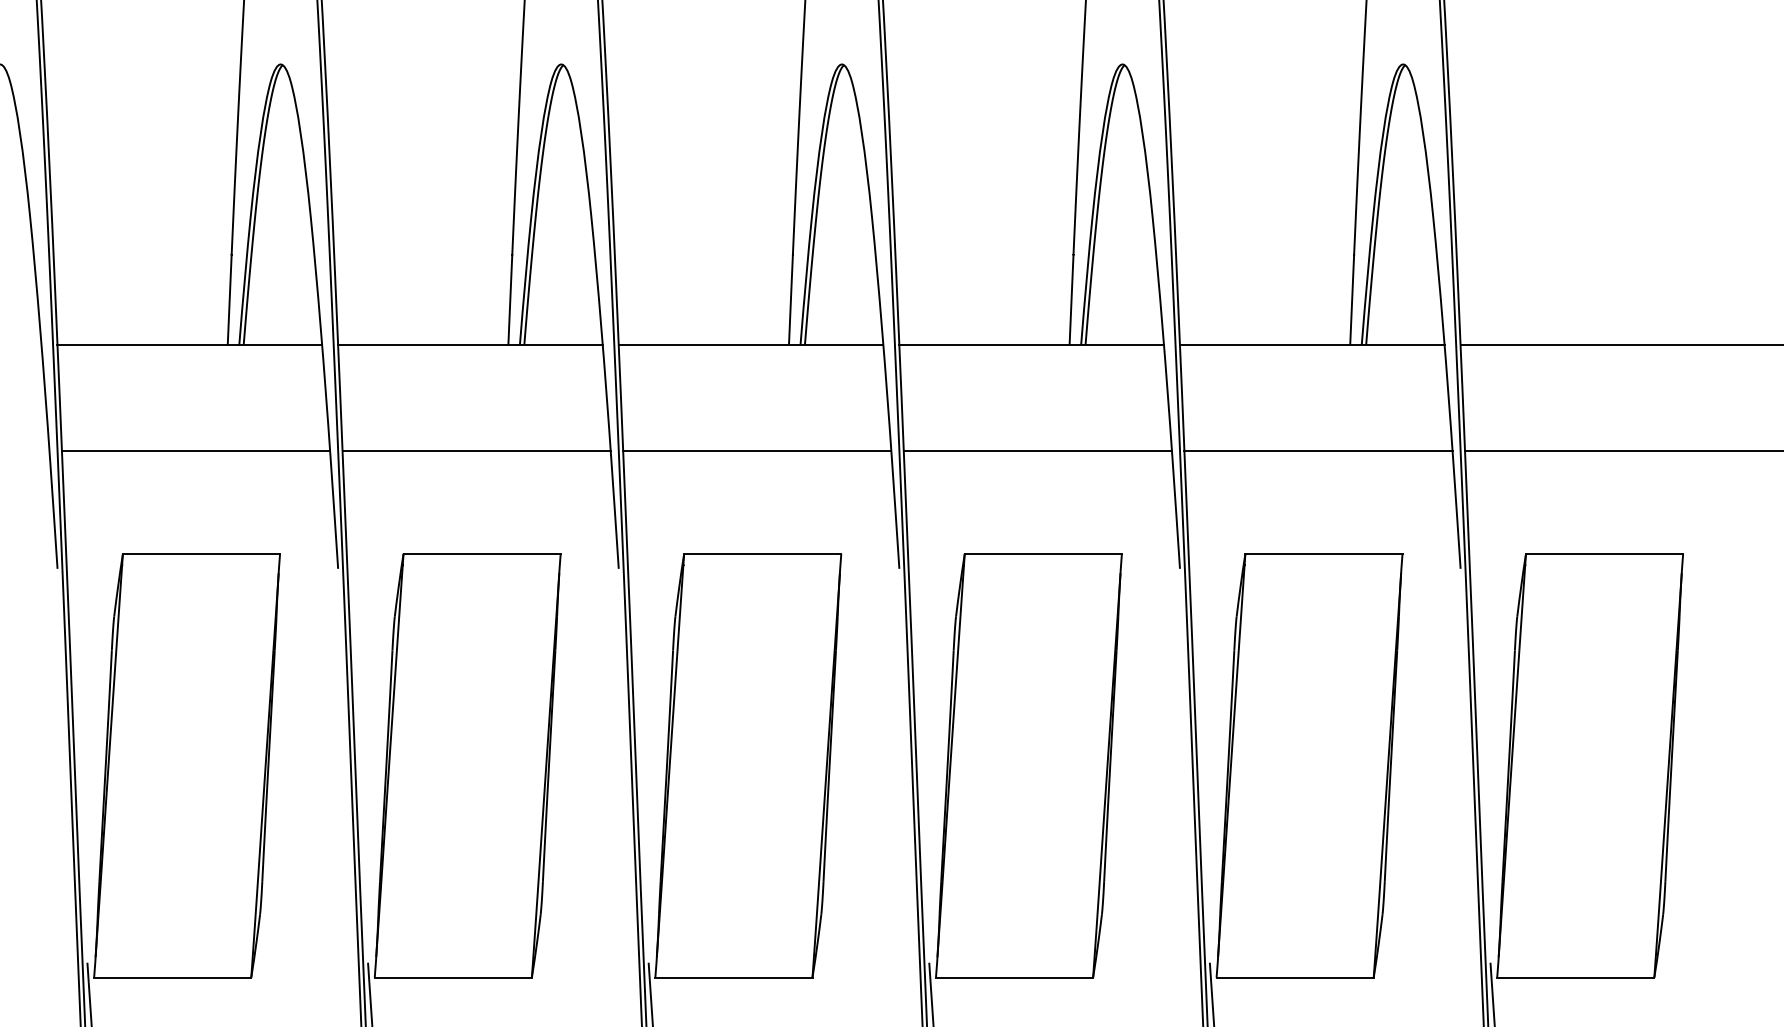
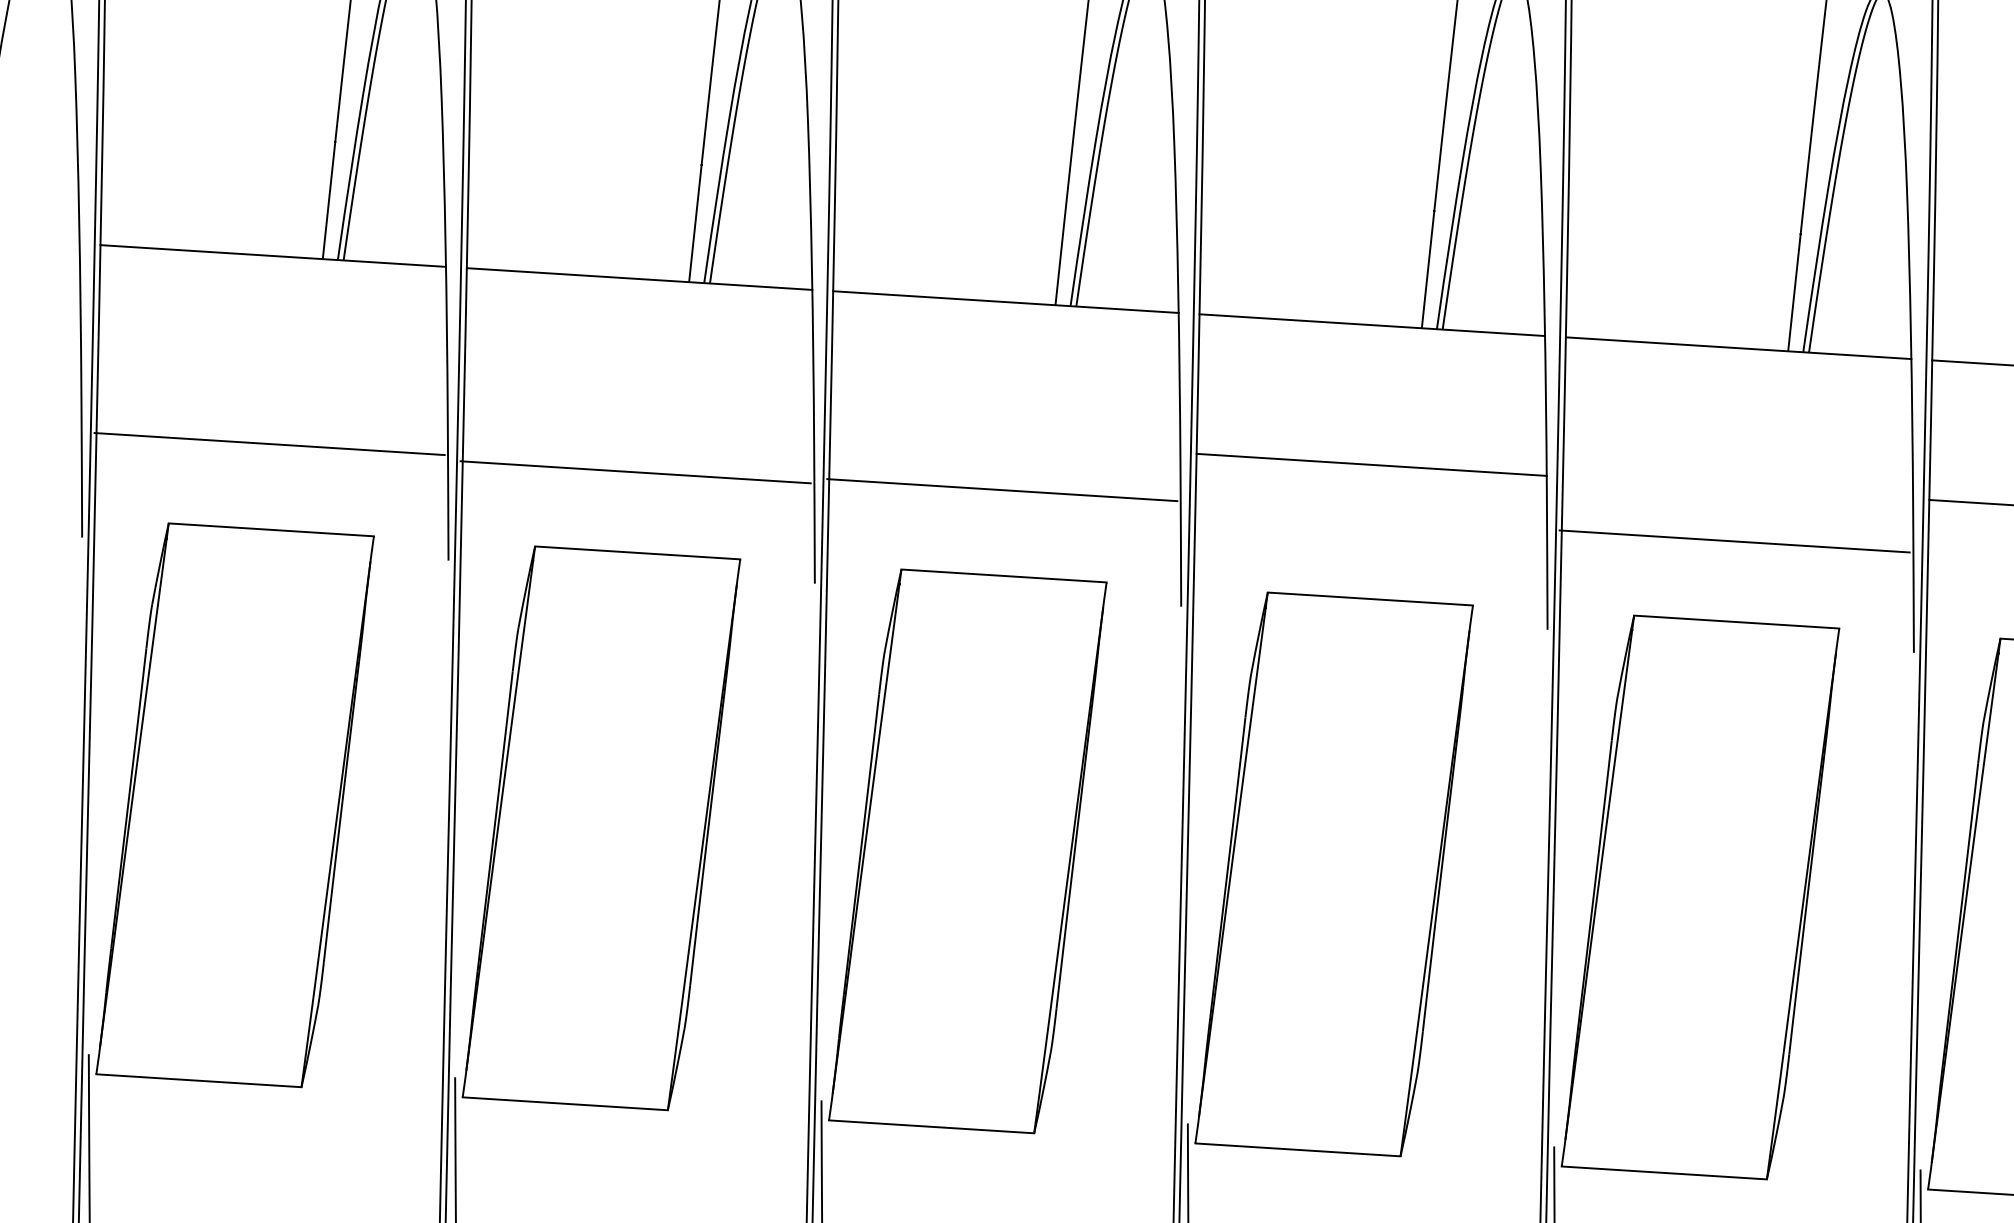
line: (195, 451) -> (268, 444), moved
line: (476, 451) -> (635, 472), moved
line: (757, 451) -> (1002, 490), moved
line: (1318, 451) -> (1734, 541), moved

